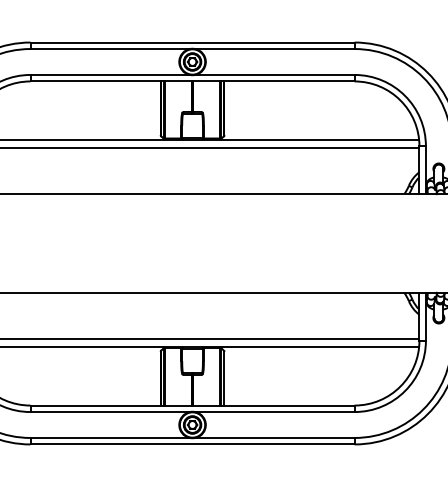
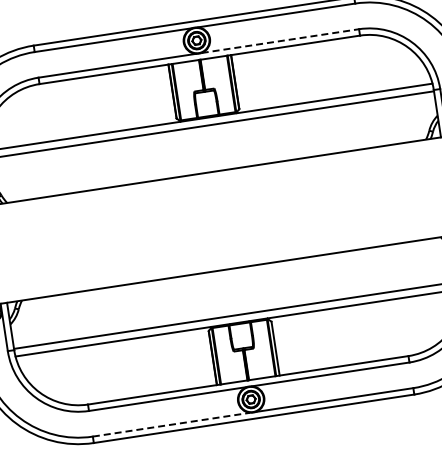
line: (275, 74) -> (280, 40), solid -> dashed
line: (110, 437) -> (171, 424), solid -> dashed

